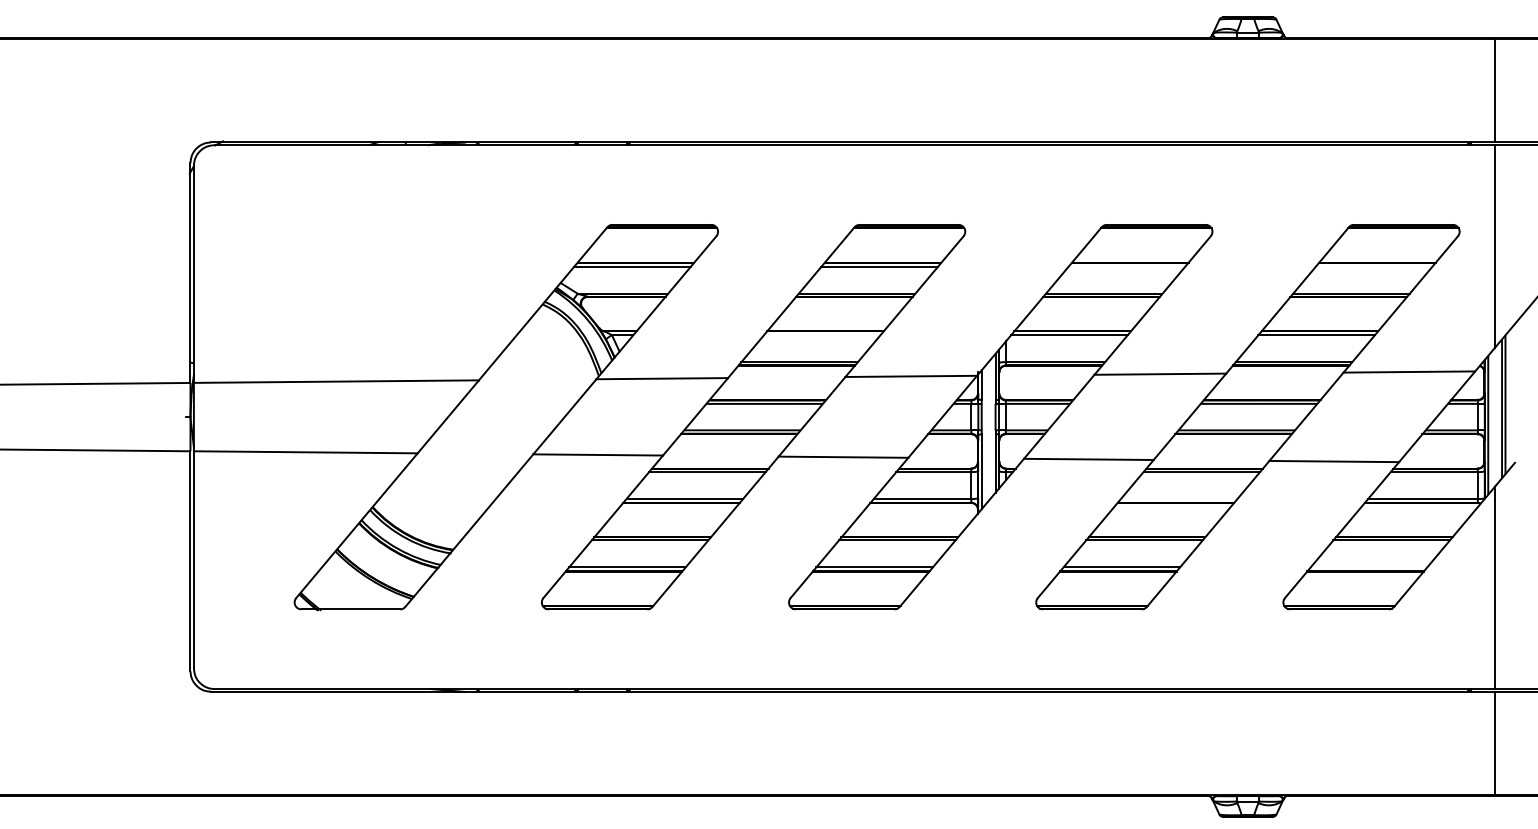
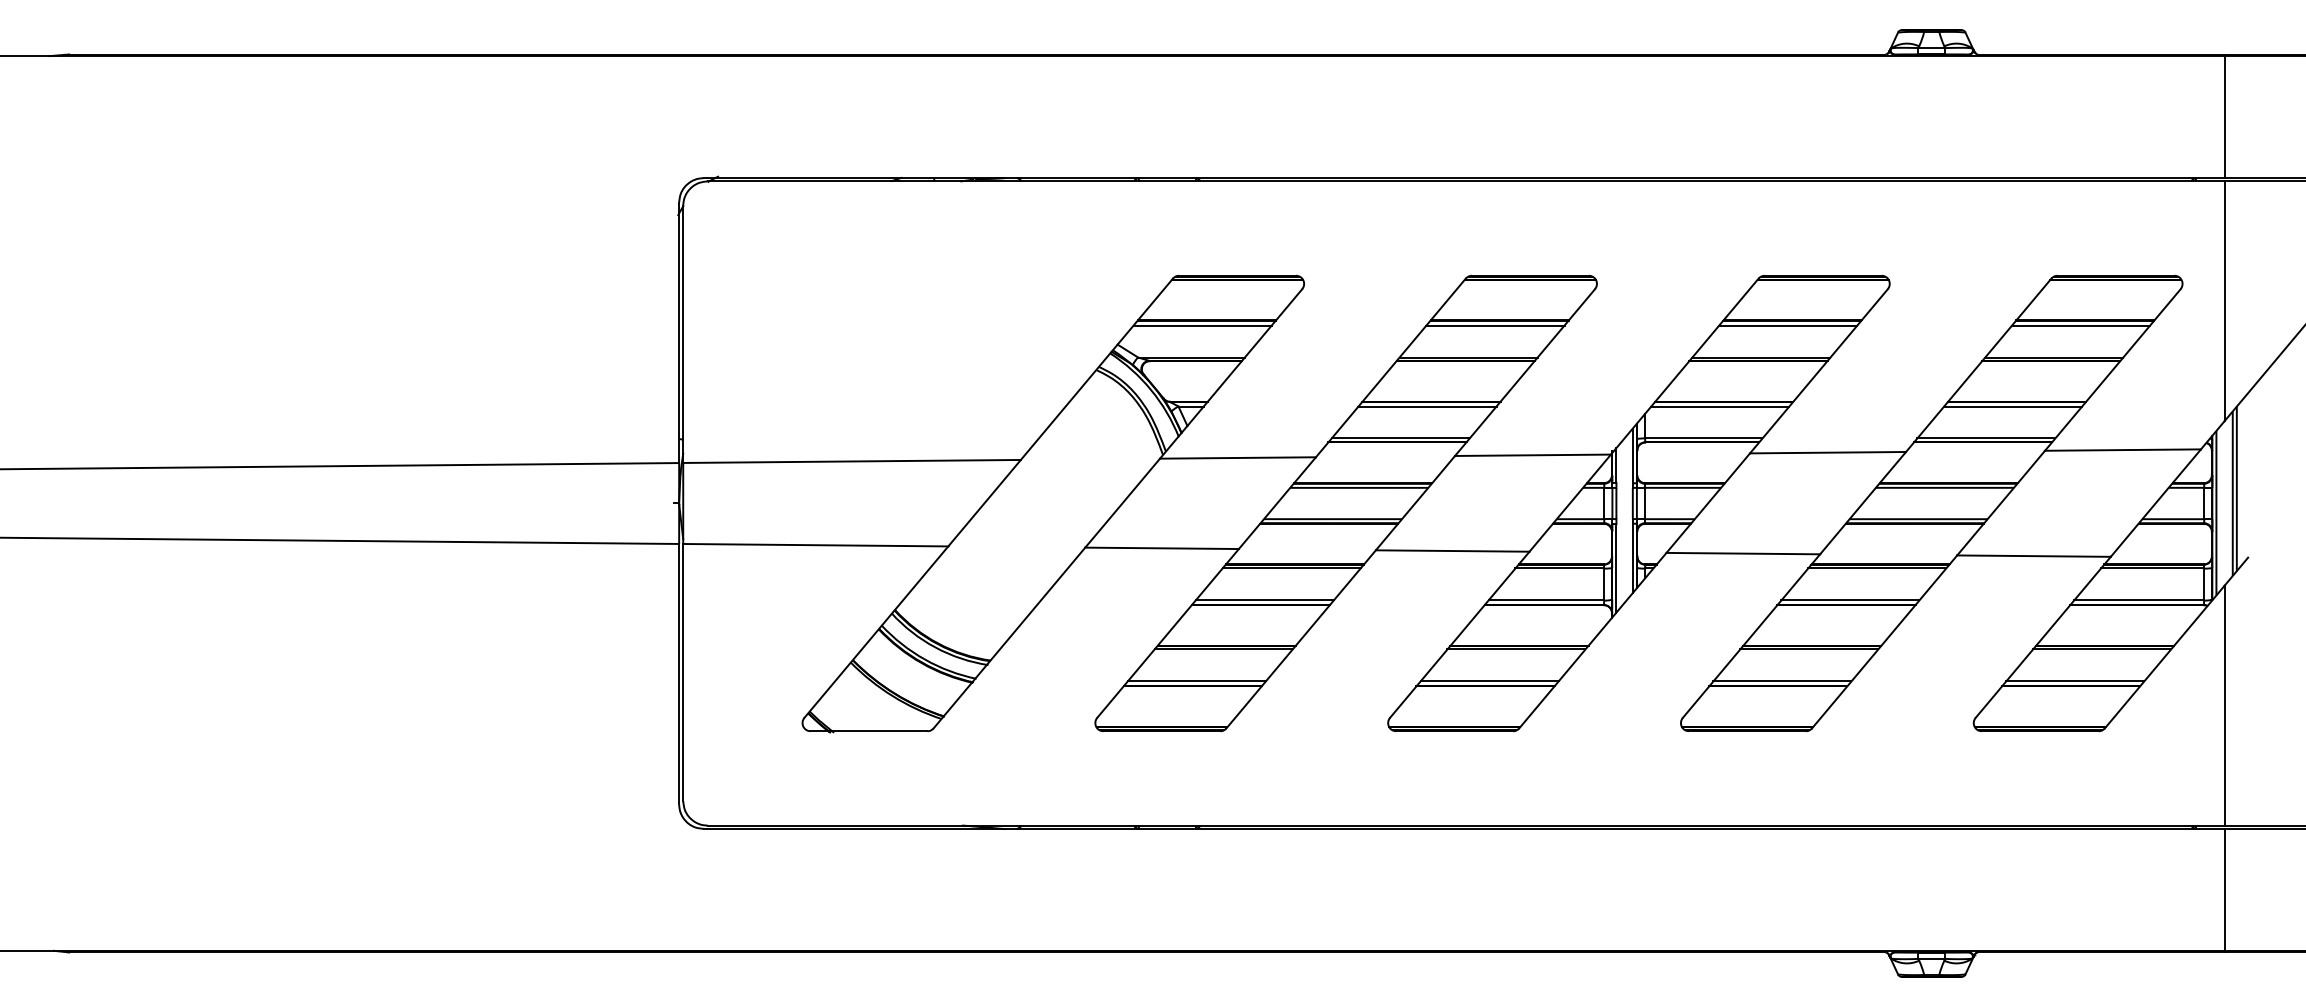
line: (1126, 266) -> (1788, 325), added
line: (1374, 266) -> (2081, 325), added
line: (822, 335) -> (1427, 406), added
line: (1179, 498) -> (1850, 600), added
line: (1369, 567) -> (2075, 681), added

